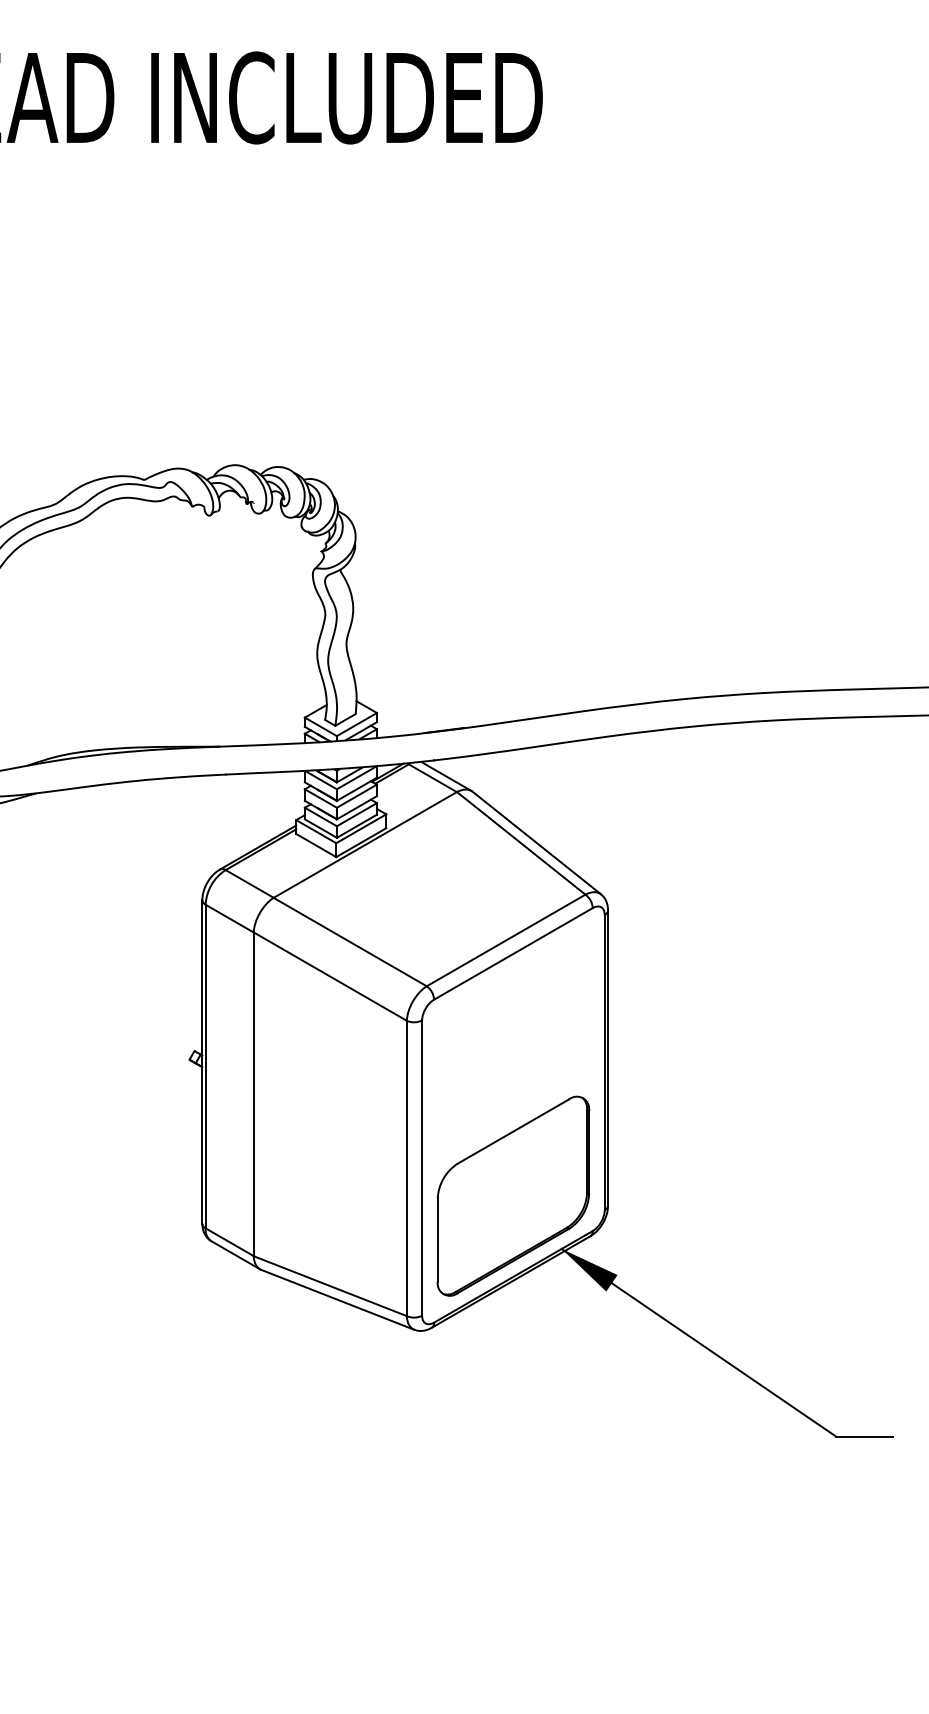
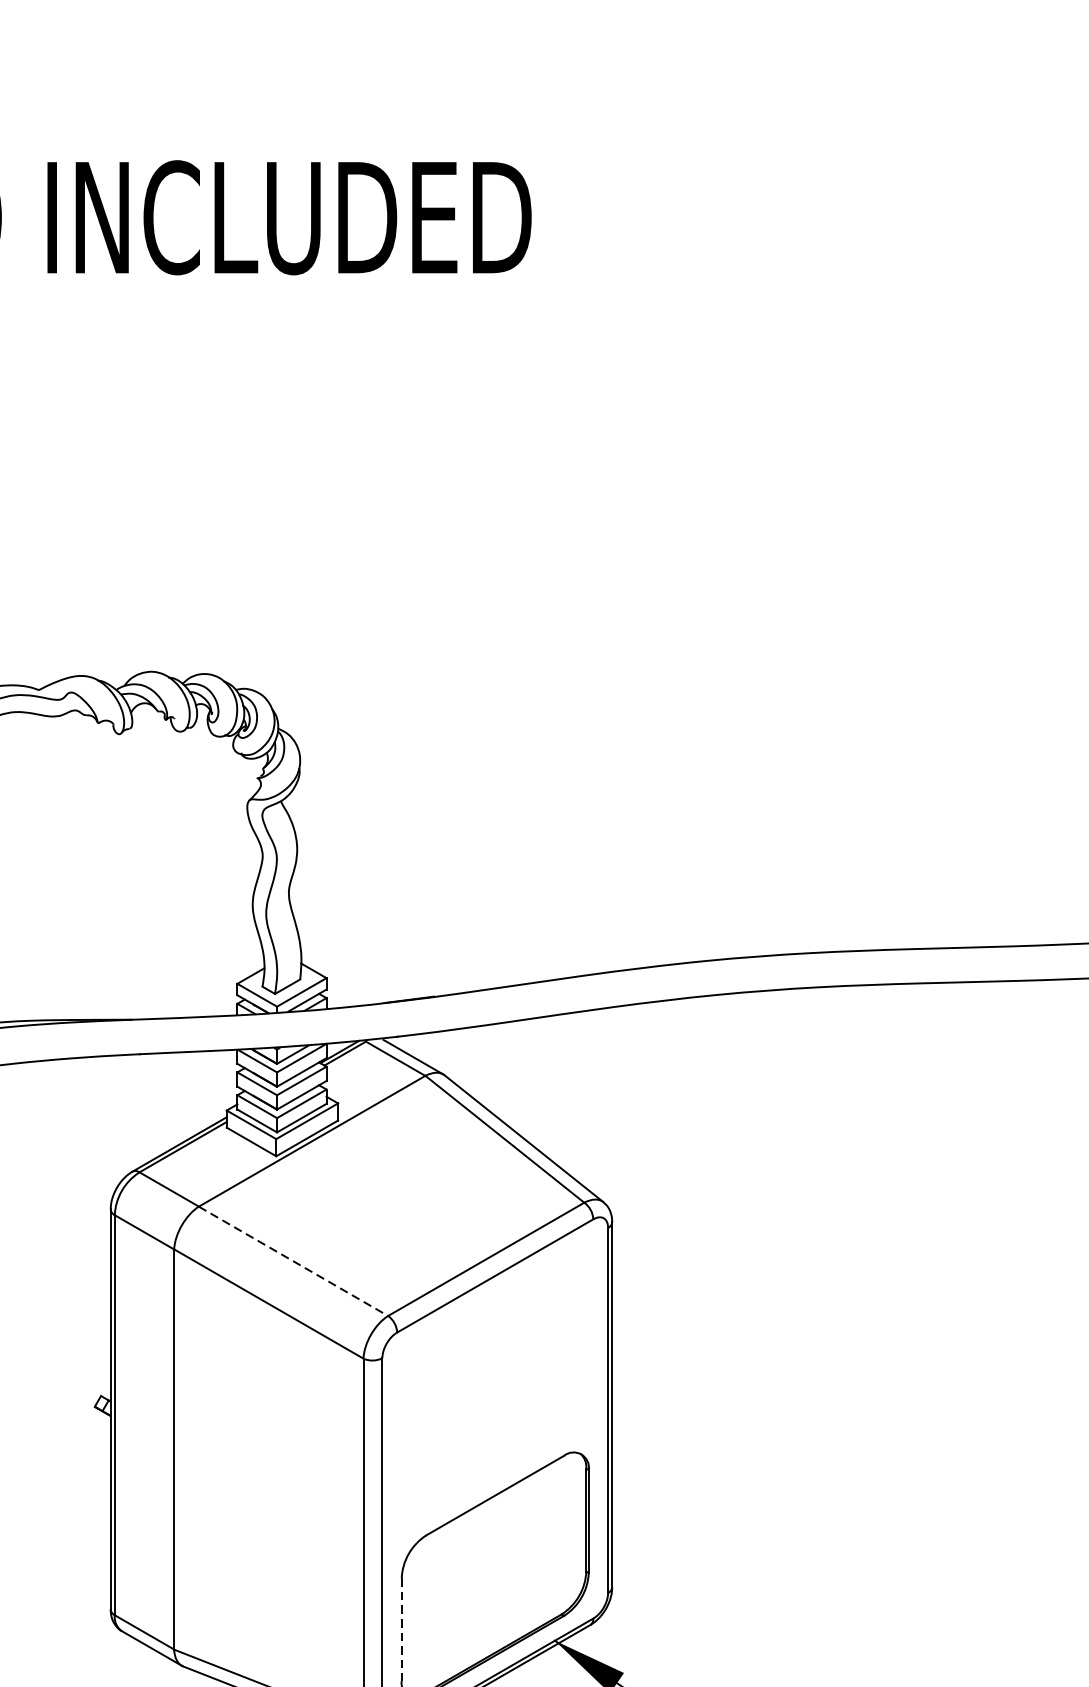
line: (350, 942) -> (293, 1261), solid -> dashed
line: (437, 1239) -> (401, 1629), solid -> dashed

